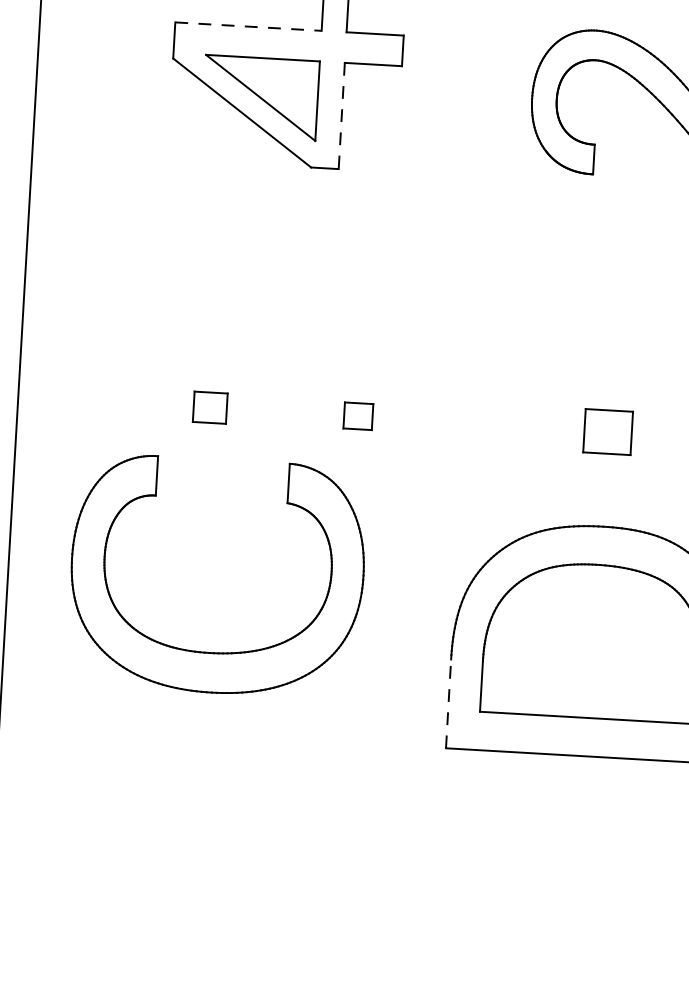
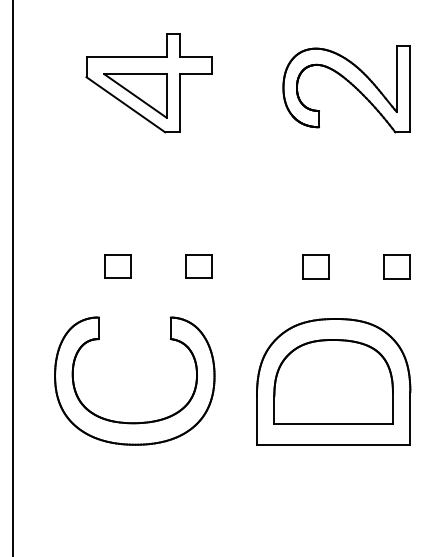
line: (250, 26) -> (127, 57), dashed -> solid
line: (342, 116) -> (180, 103), dashed -> solid
part: (209, 407) -> (117, 266), size x1.43
part: (357, 416) -> (198, 266), size x1.67
part: (606, 430) -> (315, 266), moved
part: (228, 650) -> (143, 421), moved
line: (447, 702) -> (256, 419), dashed -> solid

